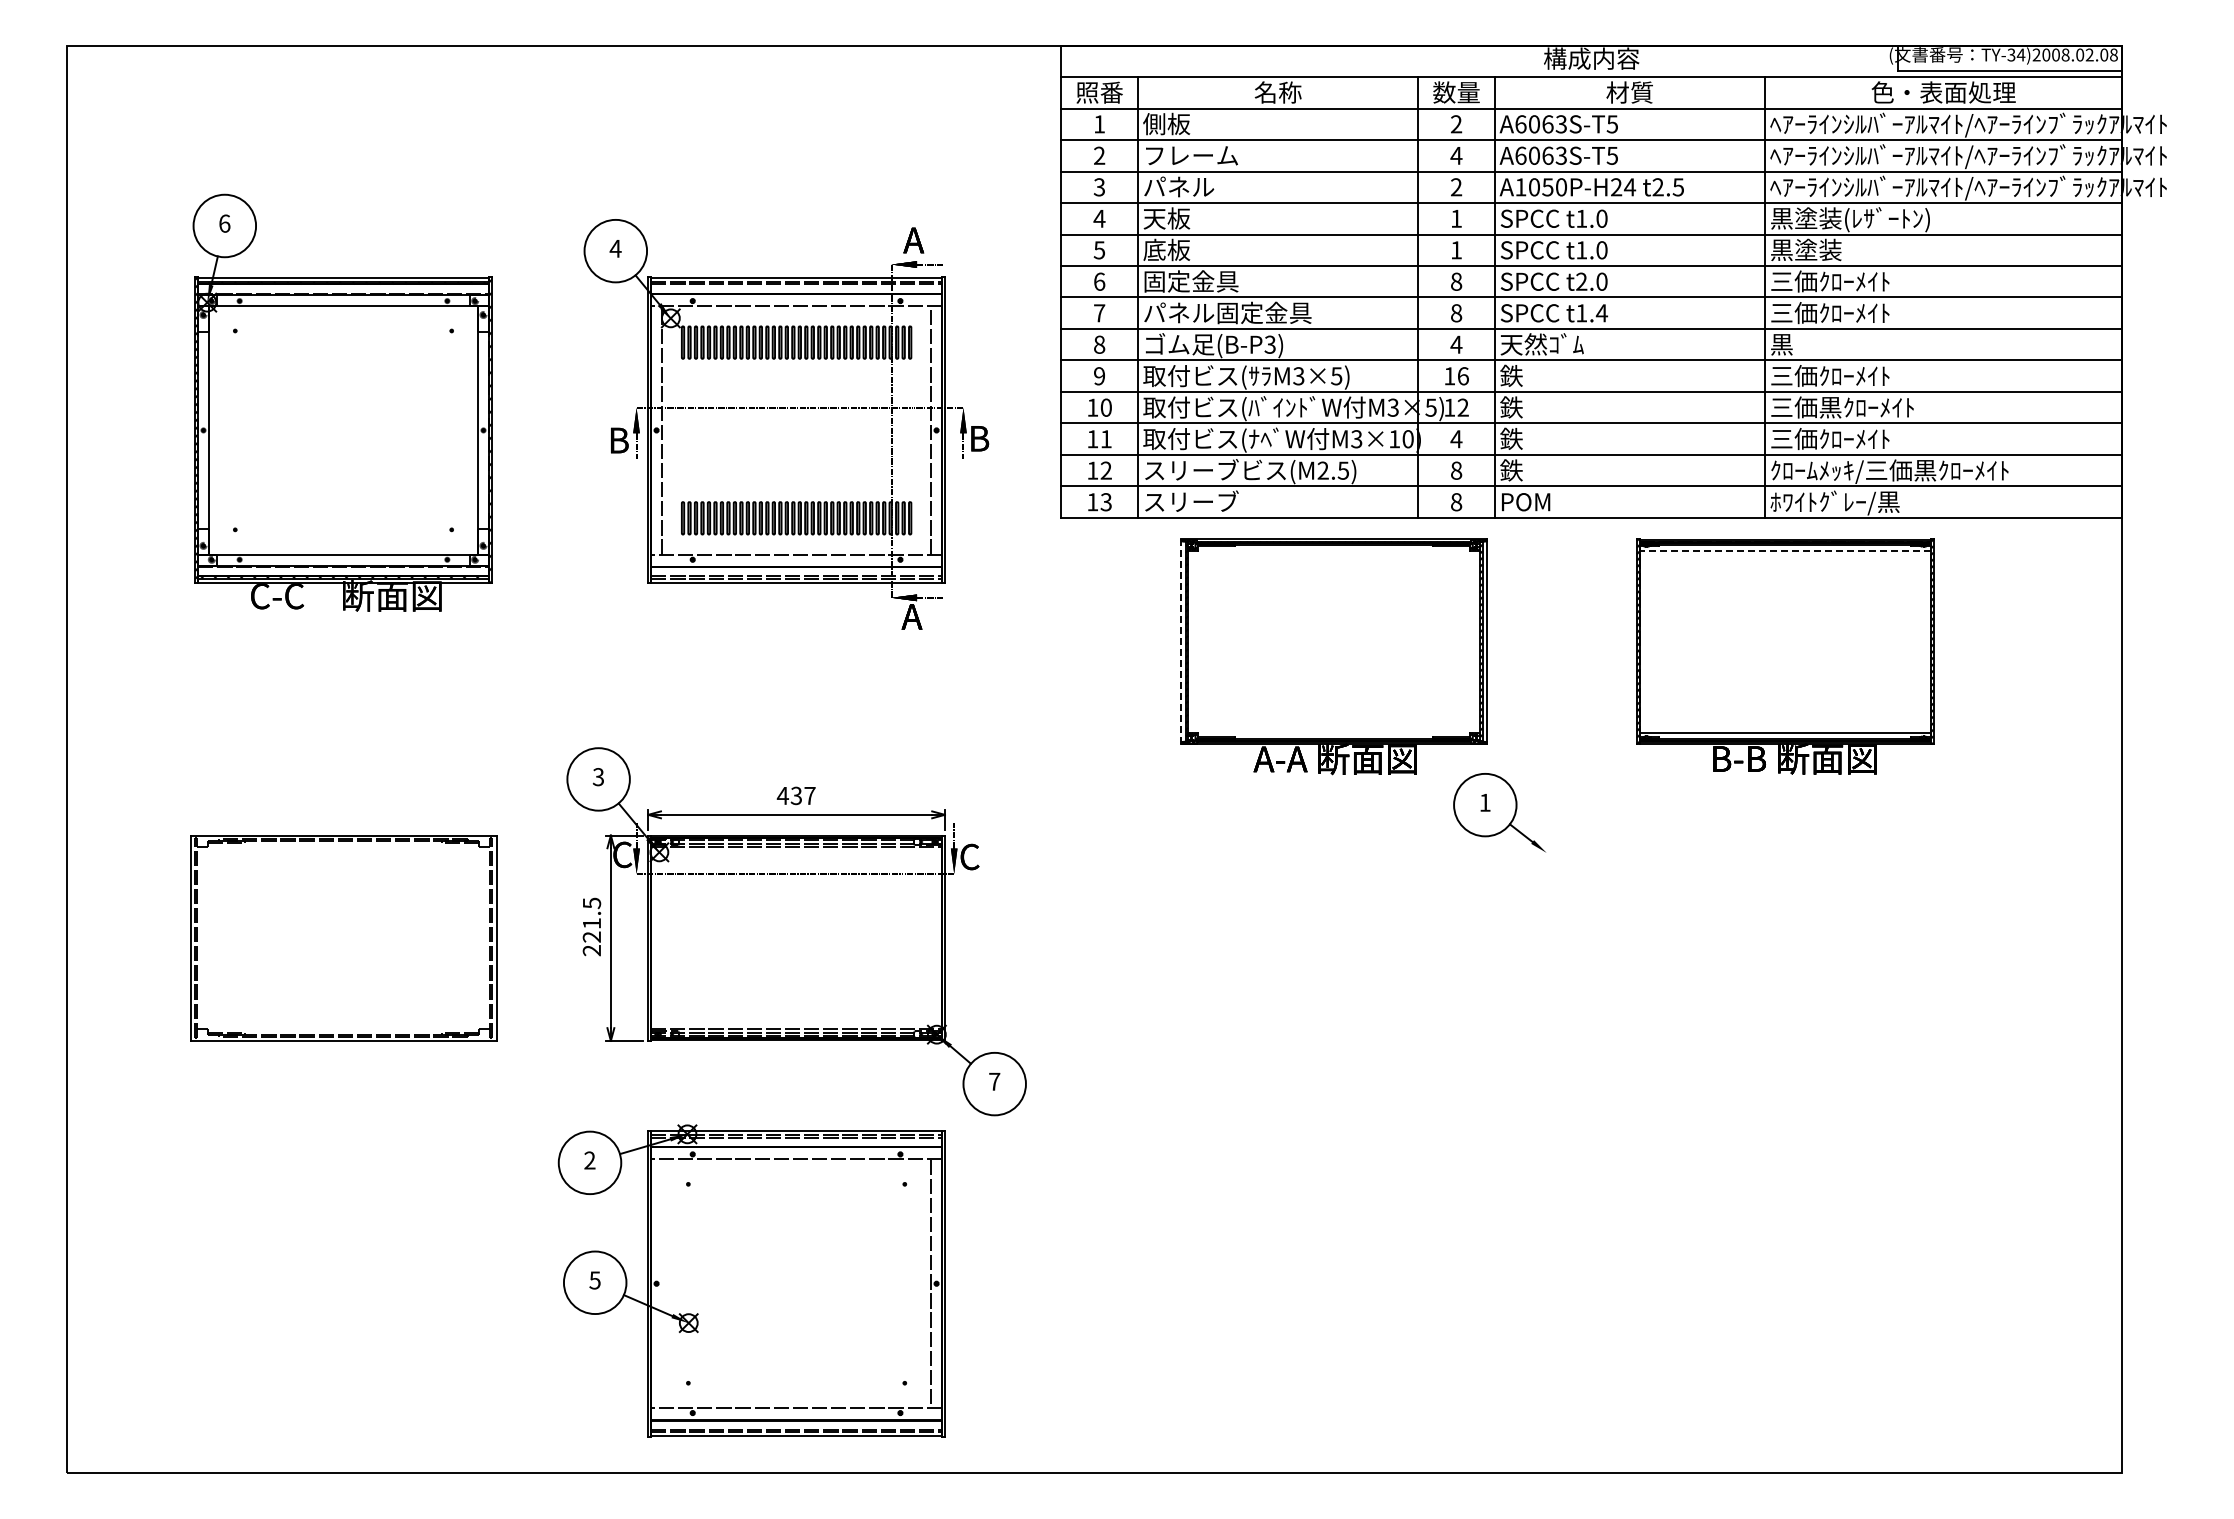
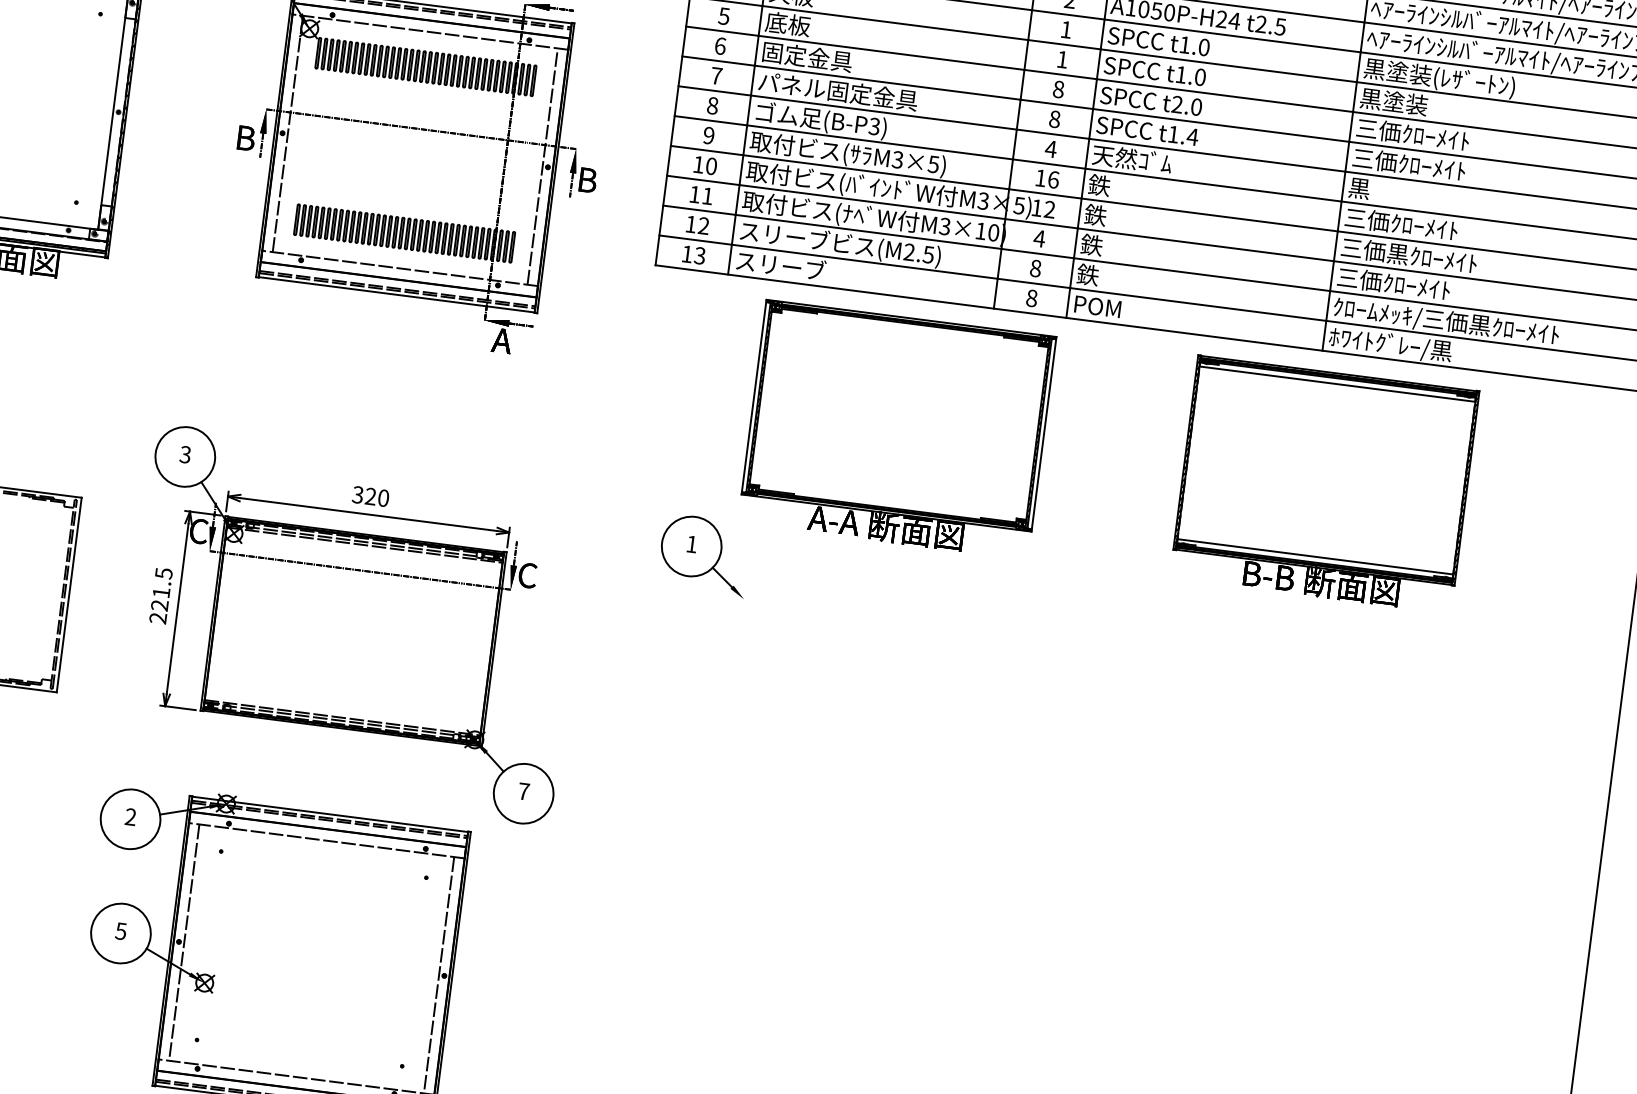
line: (1785, 550) -> (1337, 384), dashed -> solid
line: (1181, 641) -> (754, 397), dashed -> solid
text: (795, 795) -> (369, 496), 437 -> 320
part: (1499, 812) -> (704, 555), moved
line: (662, 1283) -> (184, 942), added

